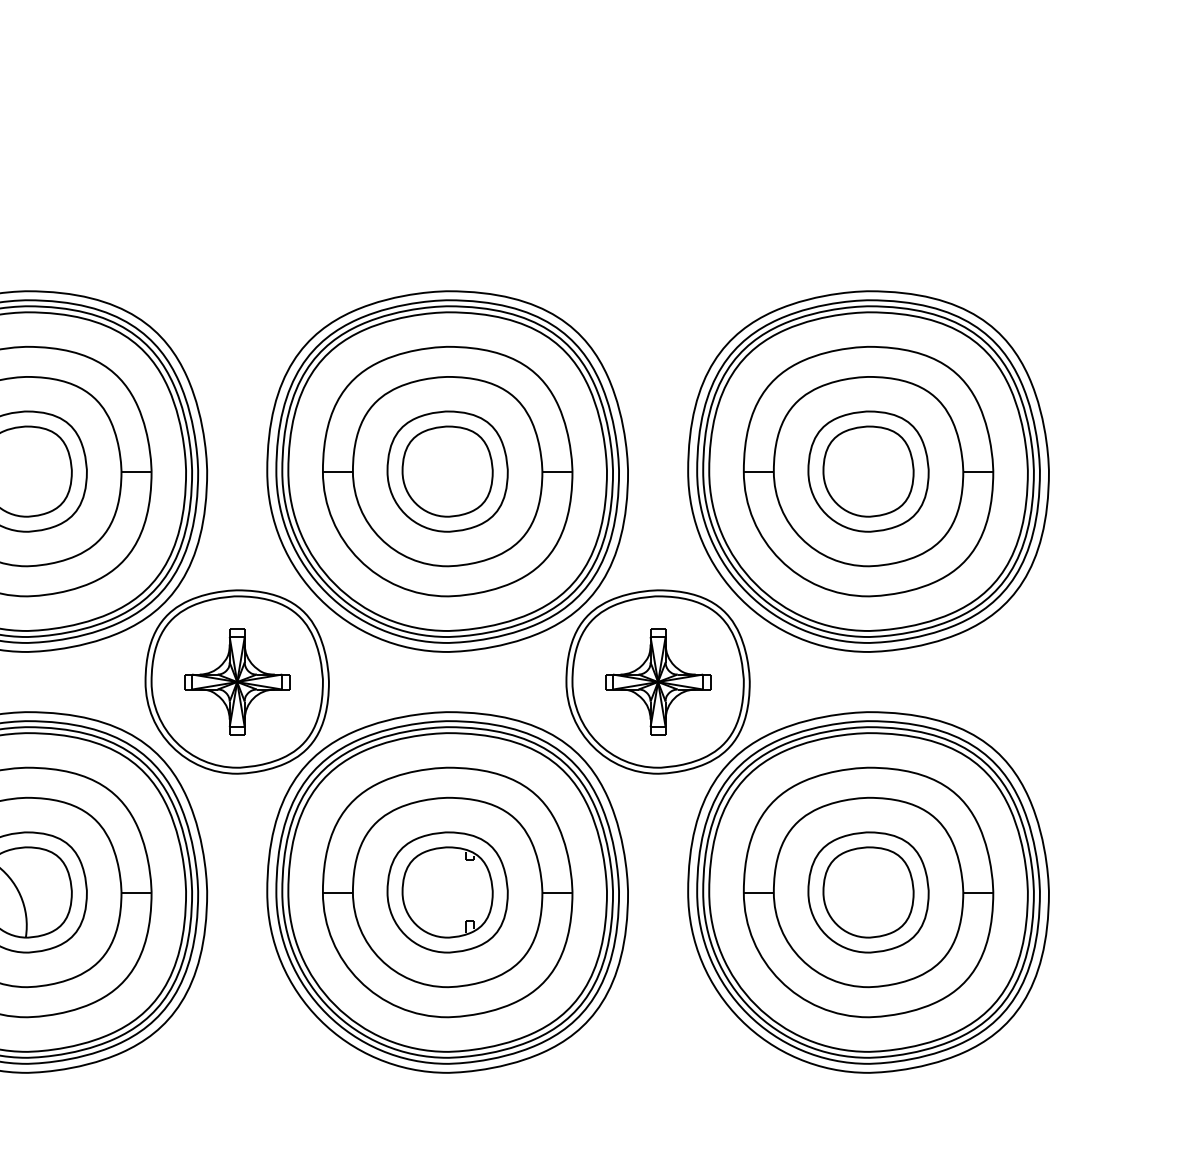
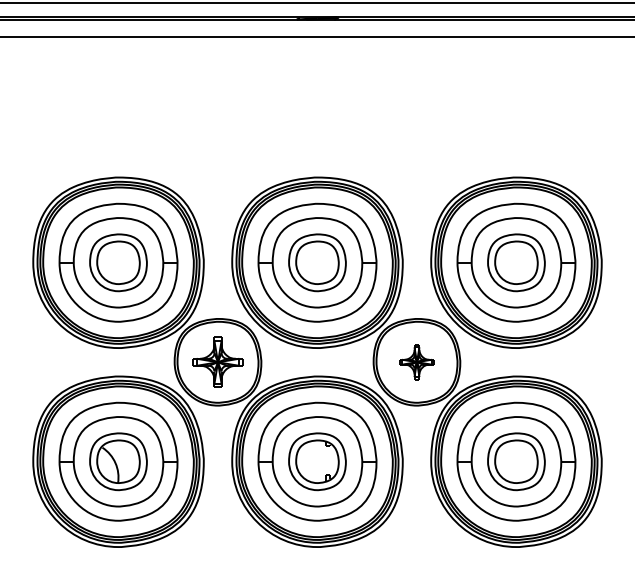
part: (657, 680) -> (416, 361), size x0.7

